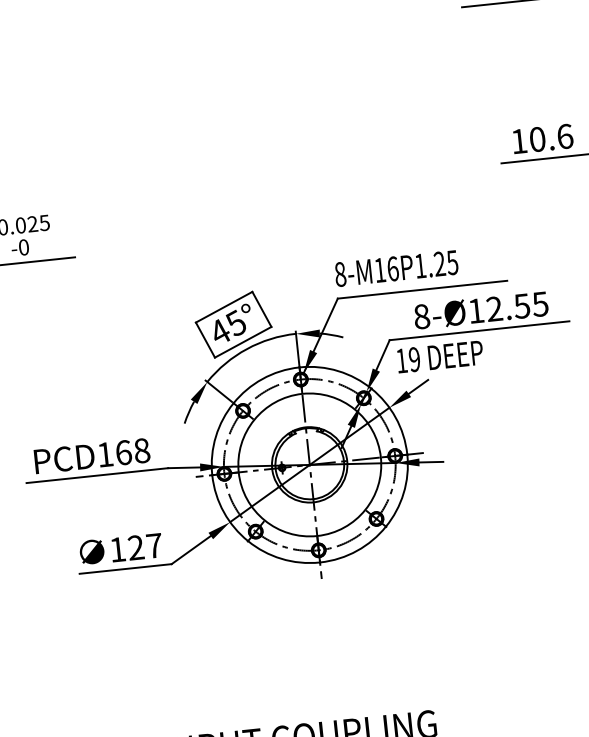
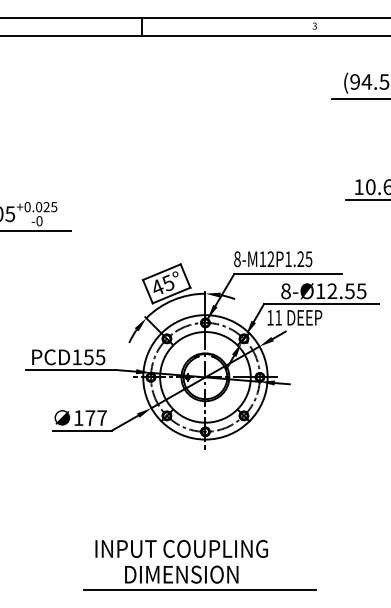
text: (392, 269) -> (270, 259), 8-M16P1.25 -> 8-M12P1.25
text: (414, 359) -> (278, 317), 19 -> 11
text: (132, 452) -> (94, 357), PCD168 -> PCD155
text: (136, 546) -> (90, 417), 127 -> 177

